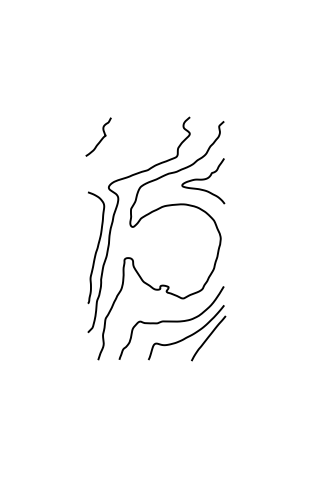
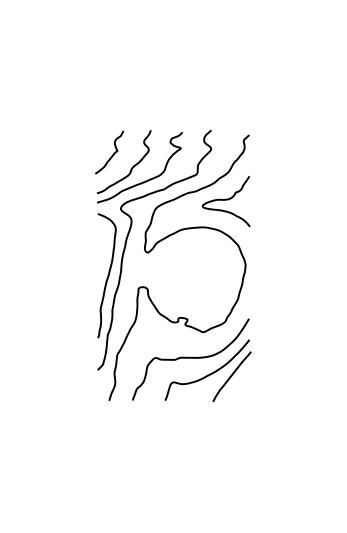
part: (125, 149) -> (139, 166), added

